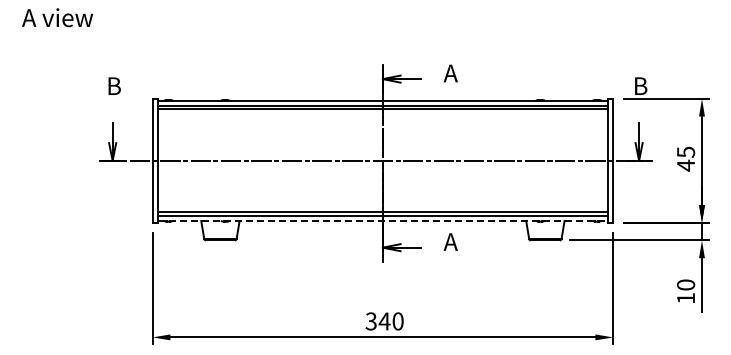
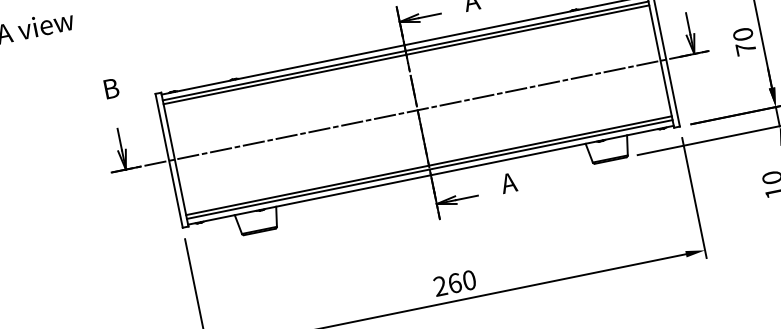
text: (685, 158) -> (743, 41), 45 -> 70
line: (382, 221) -> (430, 175), dashed -> solid
text: (377, 321) -> (447, 284), 340 -> 260

